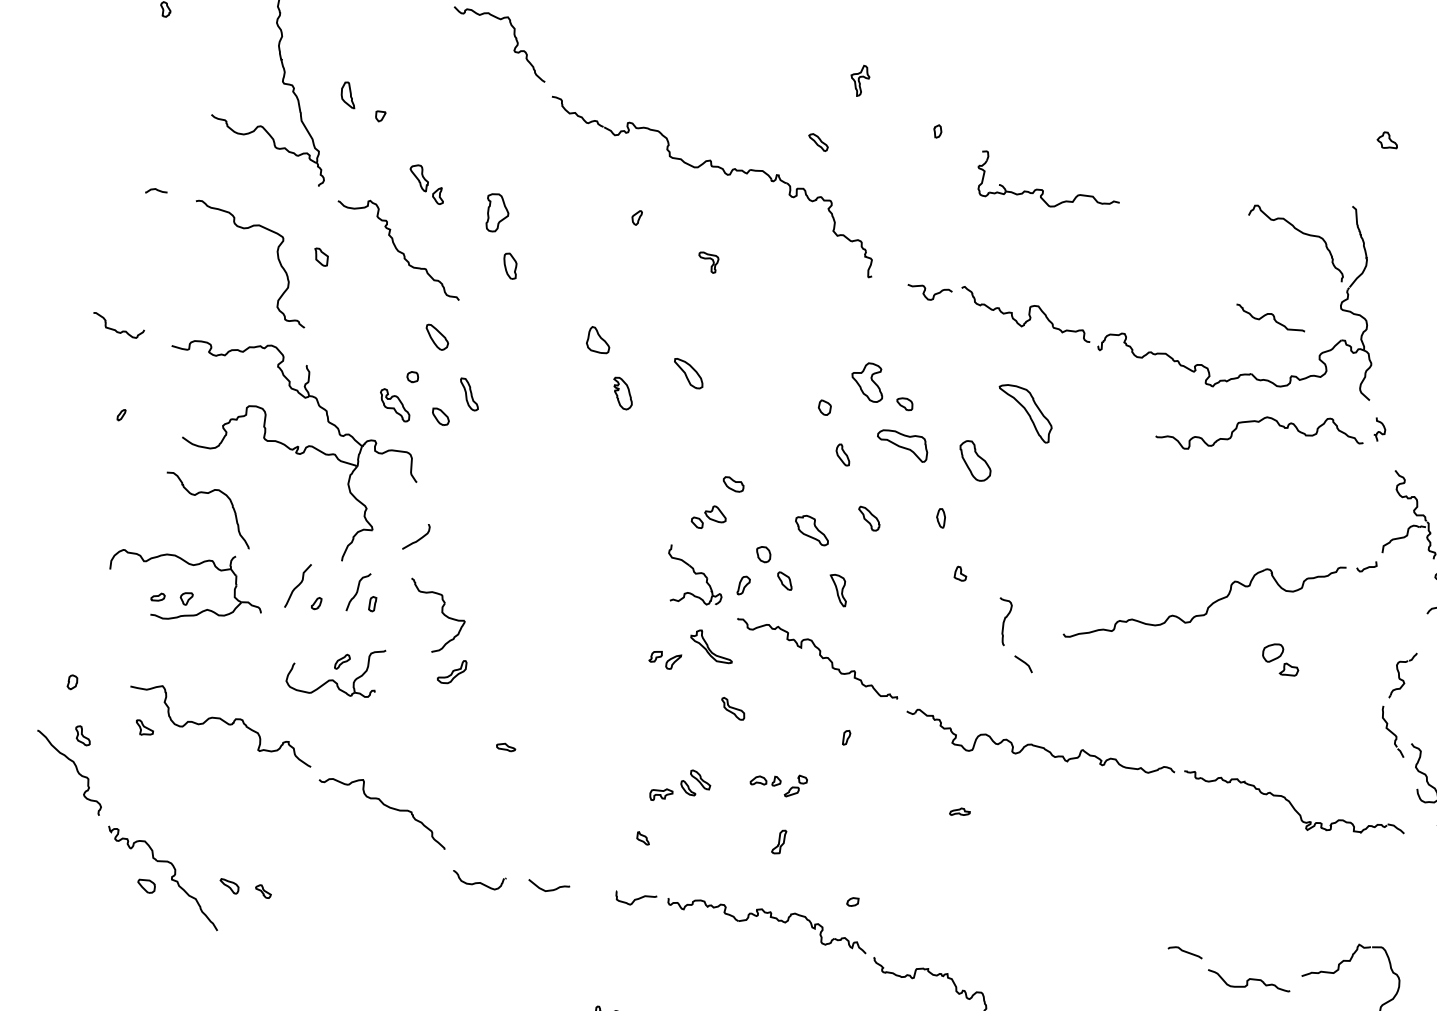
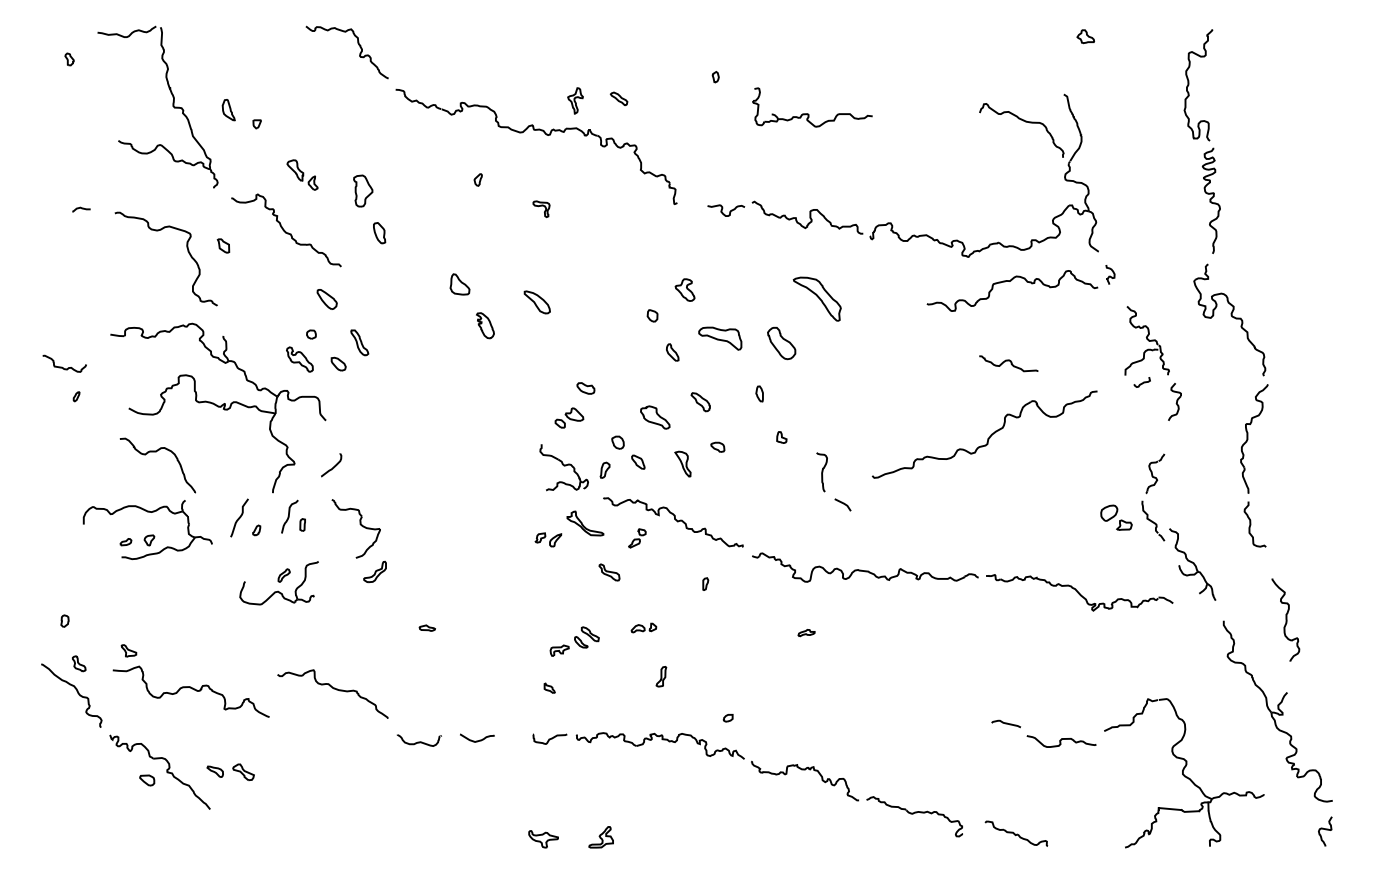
part: (859, 80) -> (575, 100), moved
curve: (1270, 315) -> (1008, 361), moved
curve: (115, 328) -> (62, 366), moved
part: (867, 381) -> (684, 289), size x0.7
part: (904, 403) -> (717, 446), moved
curve: (1366, 566) -> (1141, 382), moved
part: (1280, 659) -> (1116, 517), moved
curve: (222, 721) -> (192, 689), moved
part: (796, 786) -> (637, 538), moved
part: (263, 891) -> (243, 772), size x1.6

